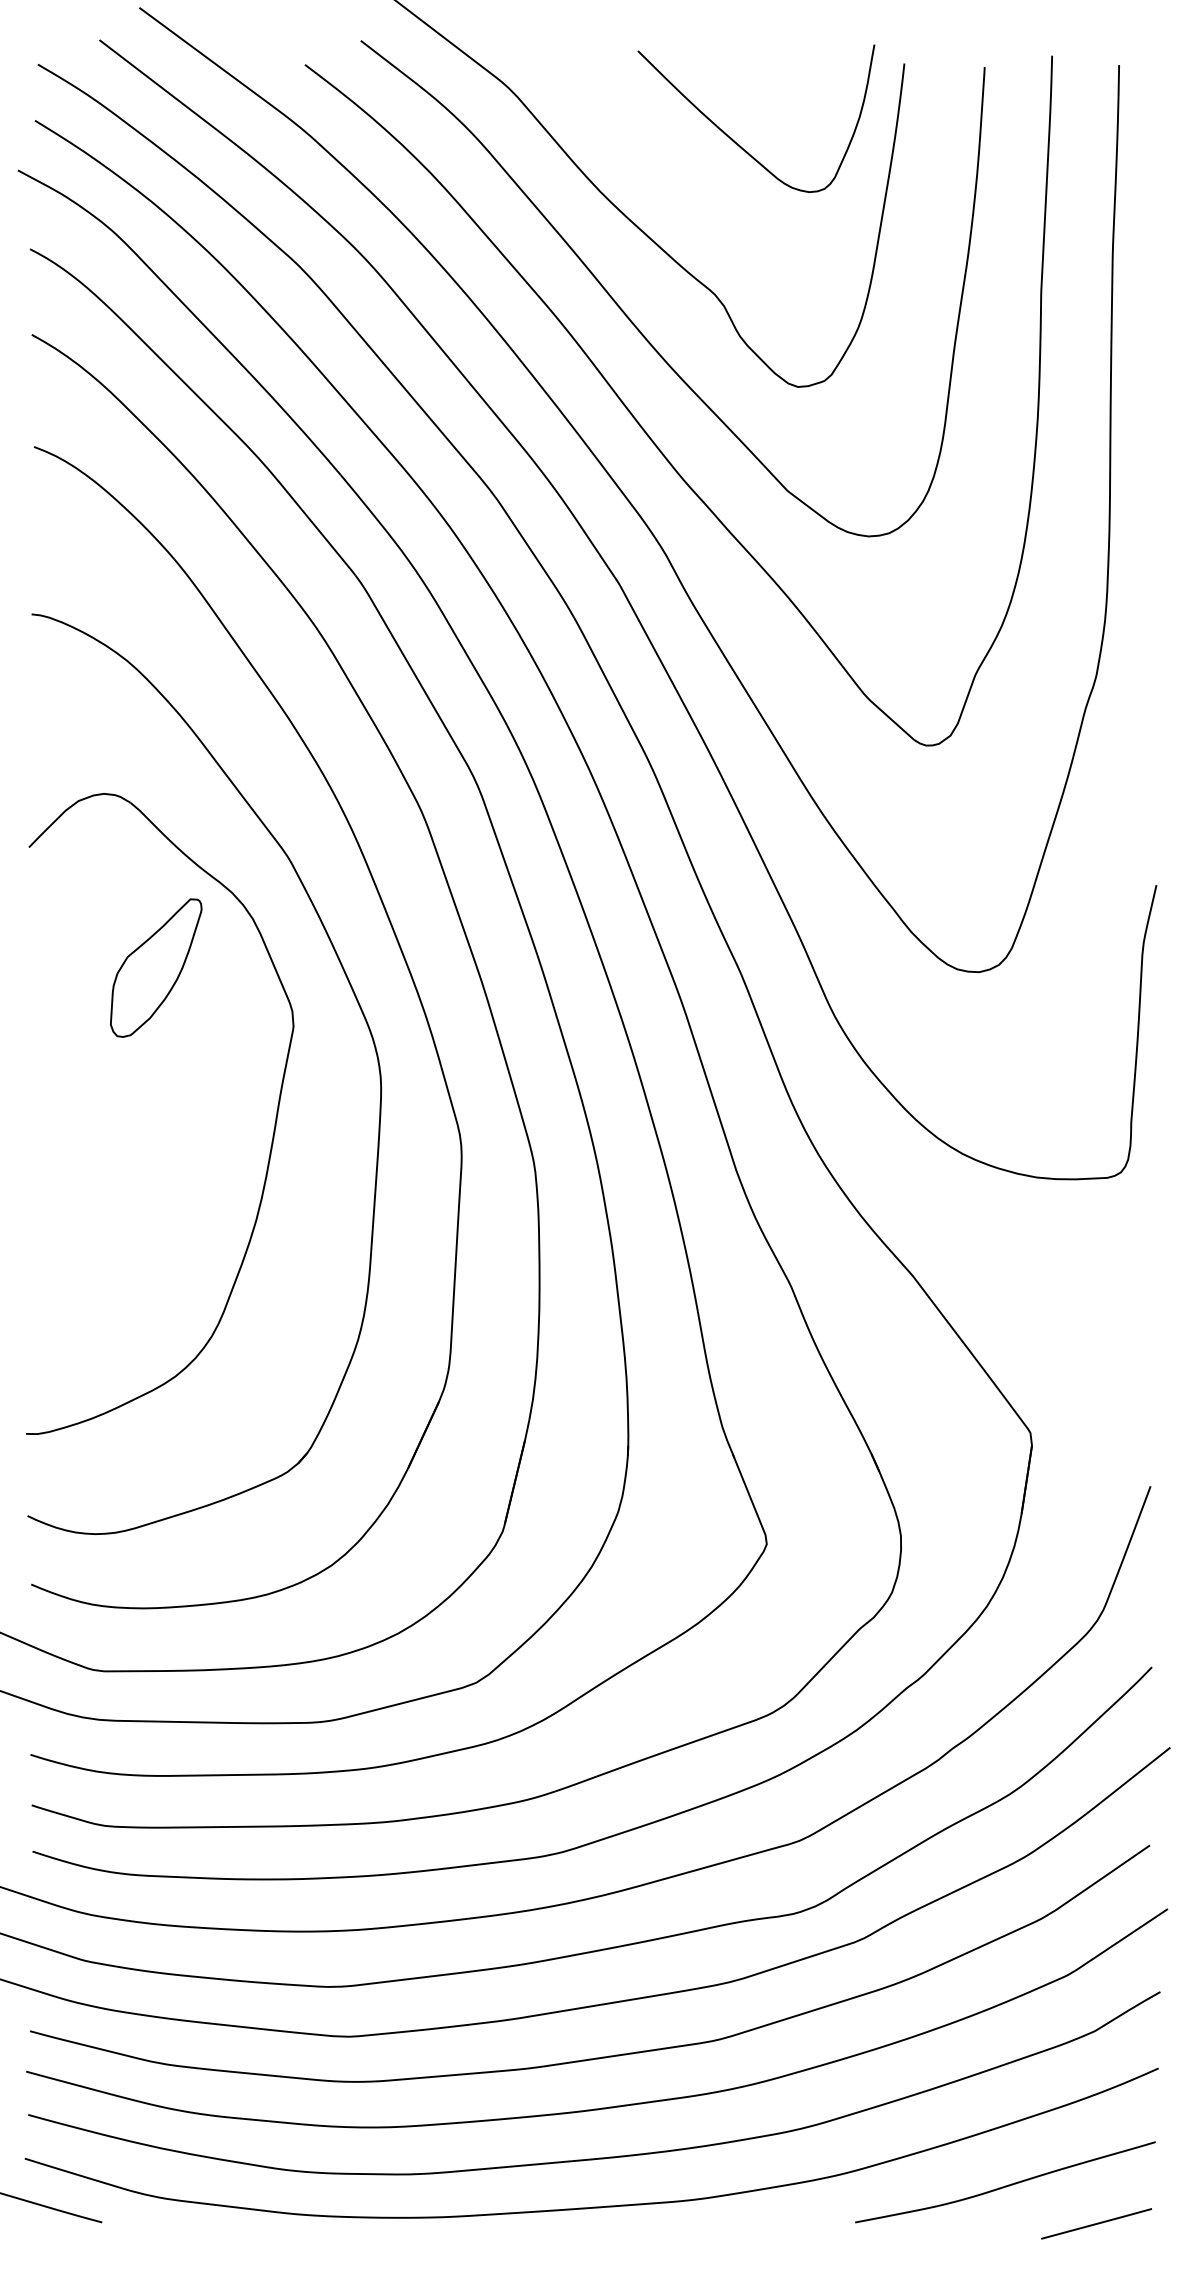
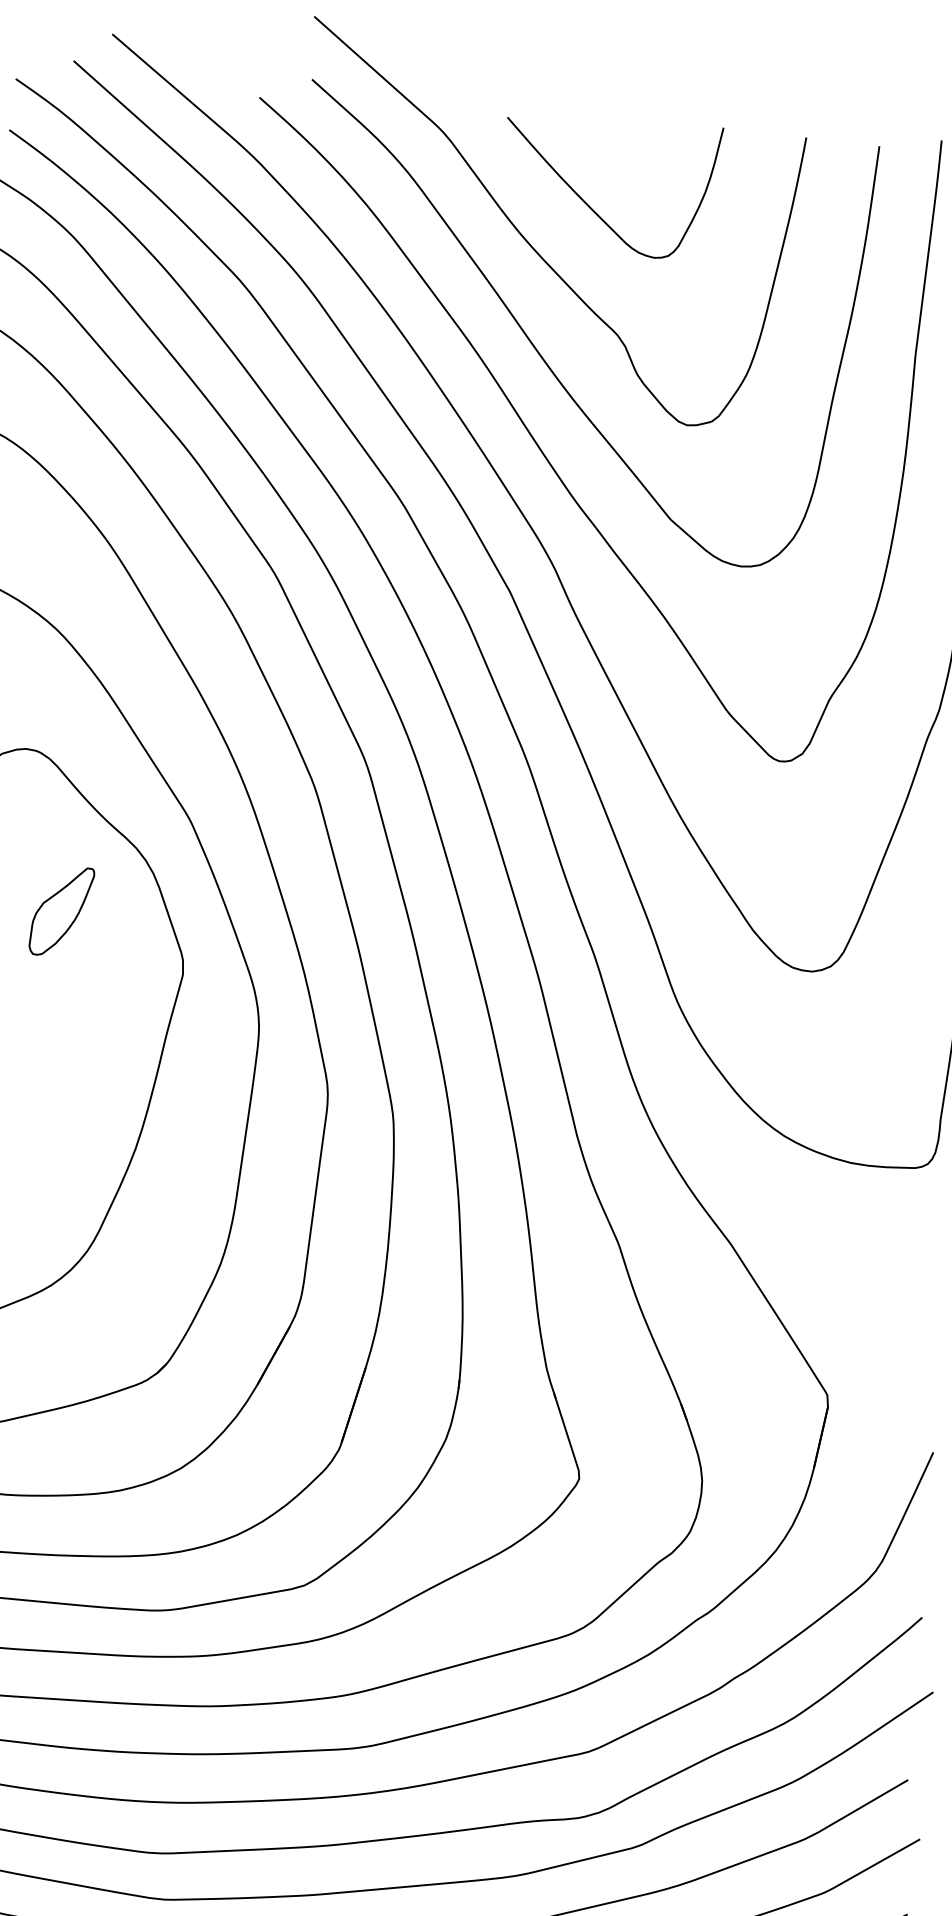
curve: (739, 144) -> (593, 209), moved
part: (156, 968) -> (61, 911), size x0.71

